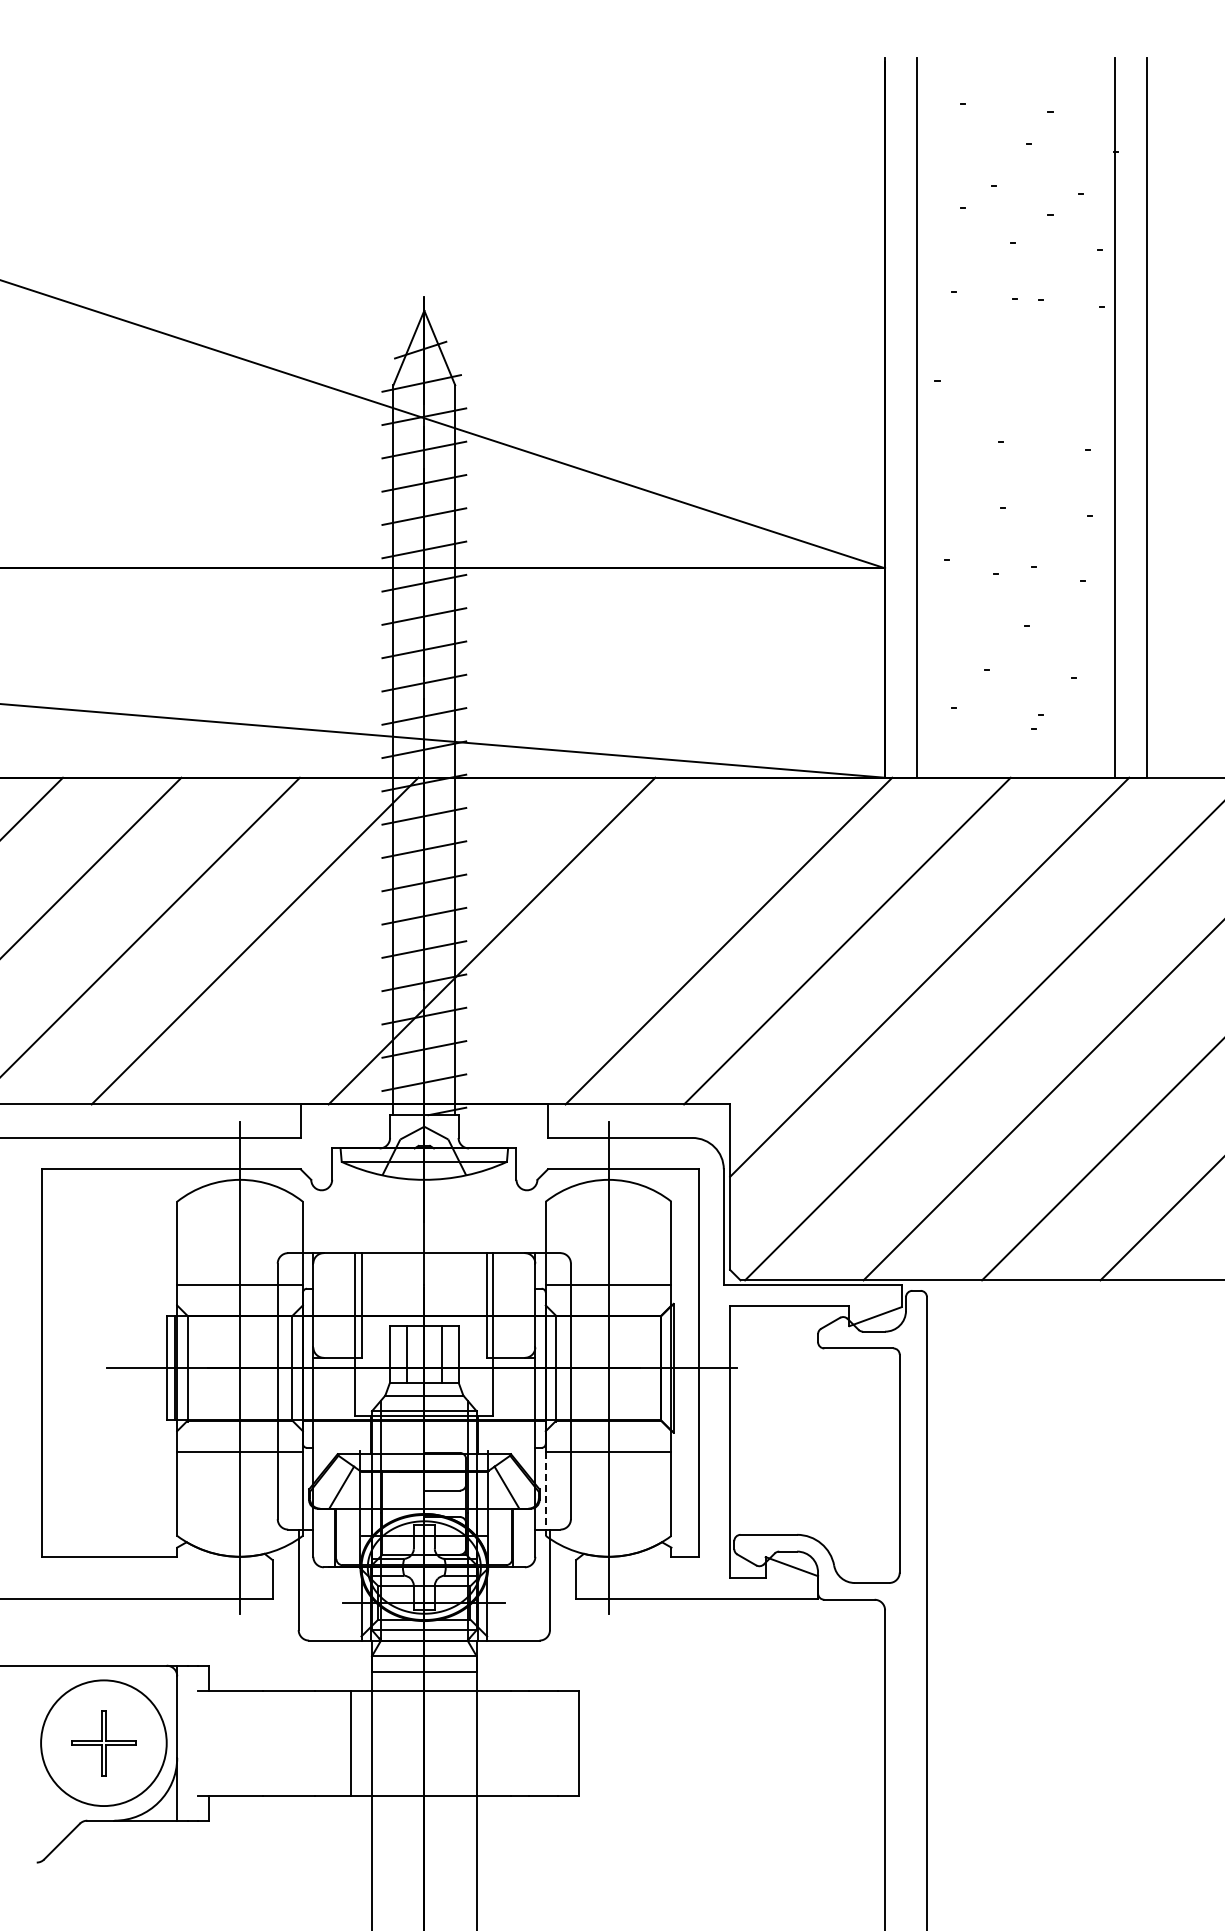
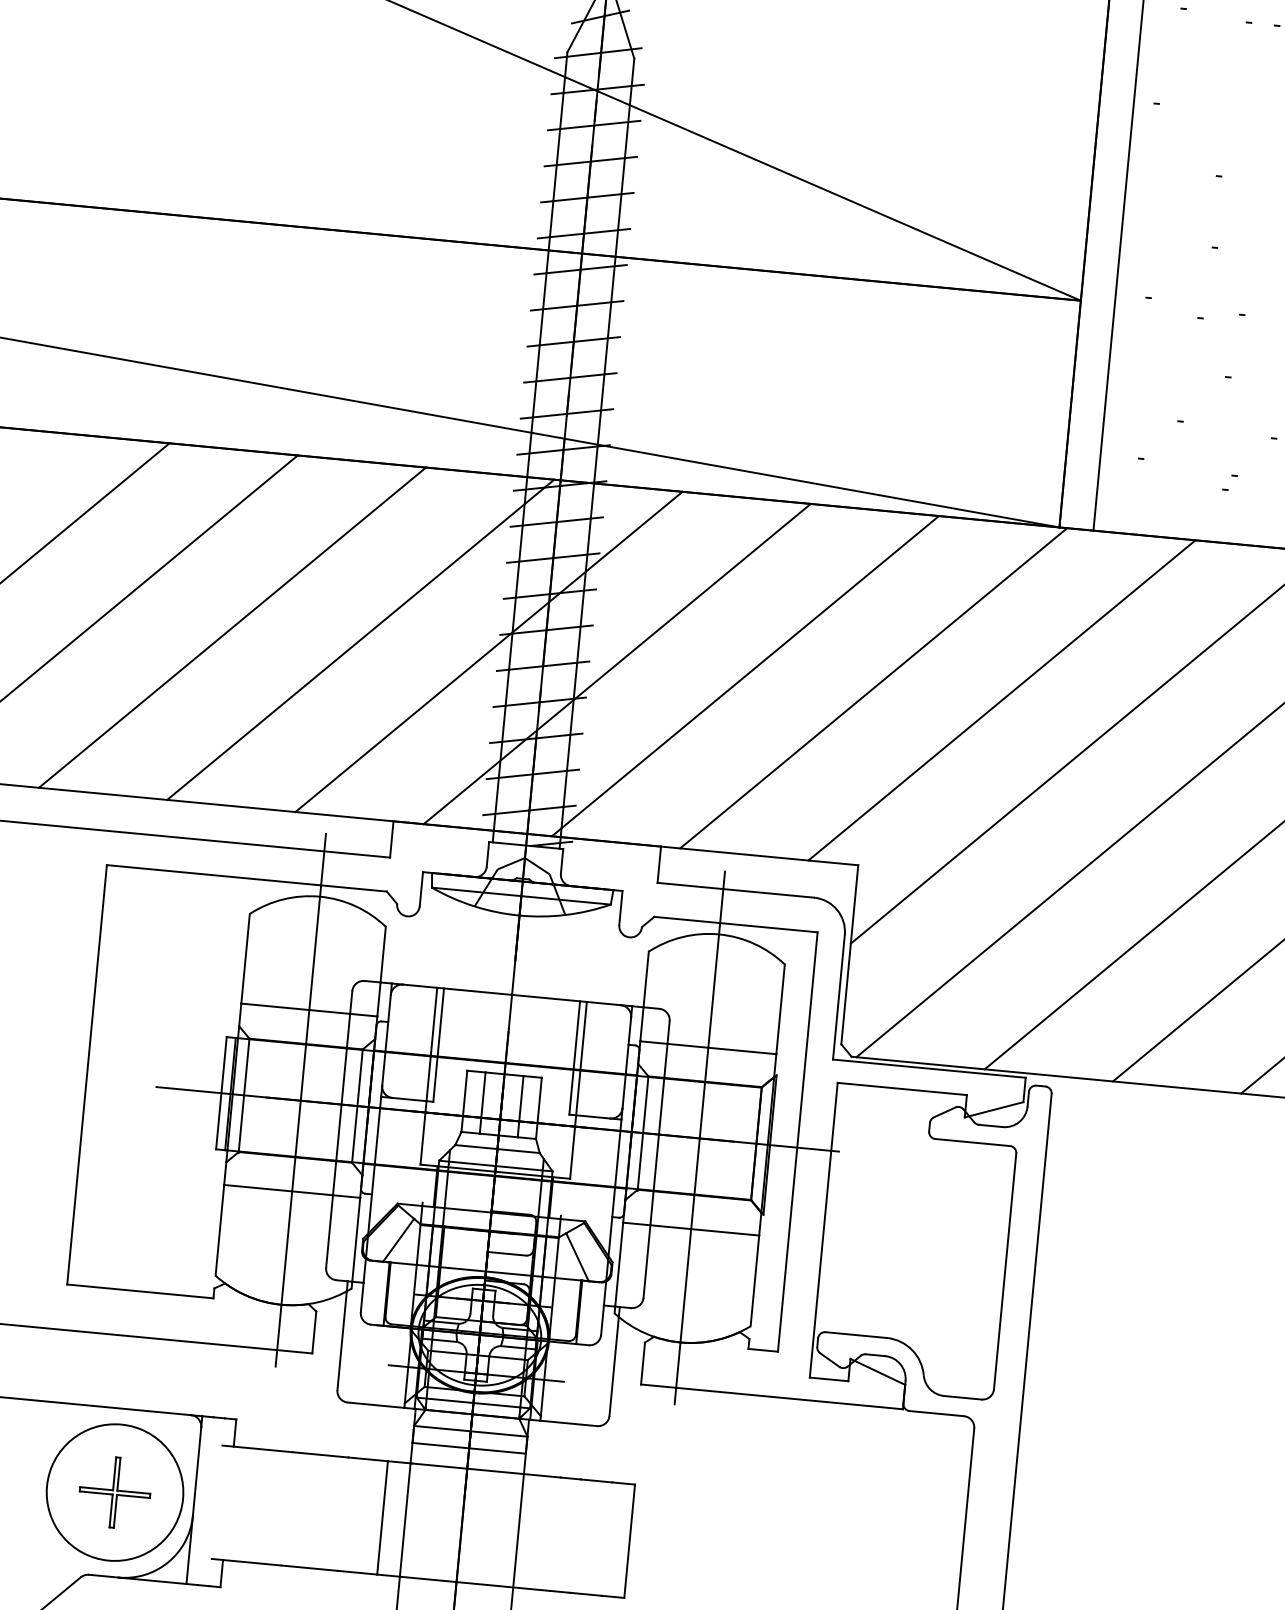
line: (373, 940) -> (489, 651), added
line: (610, 940) -> (745, 675), added
line: (545, 1493) -> (618, 1267), dashed -> solid

